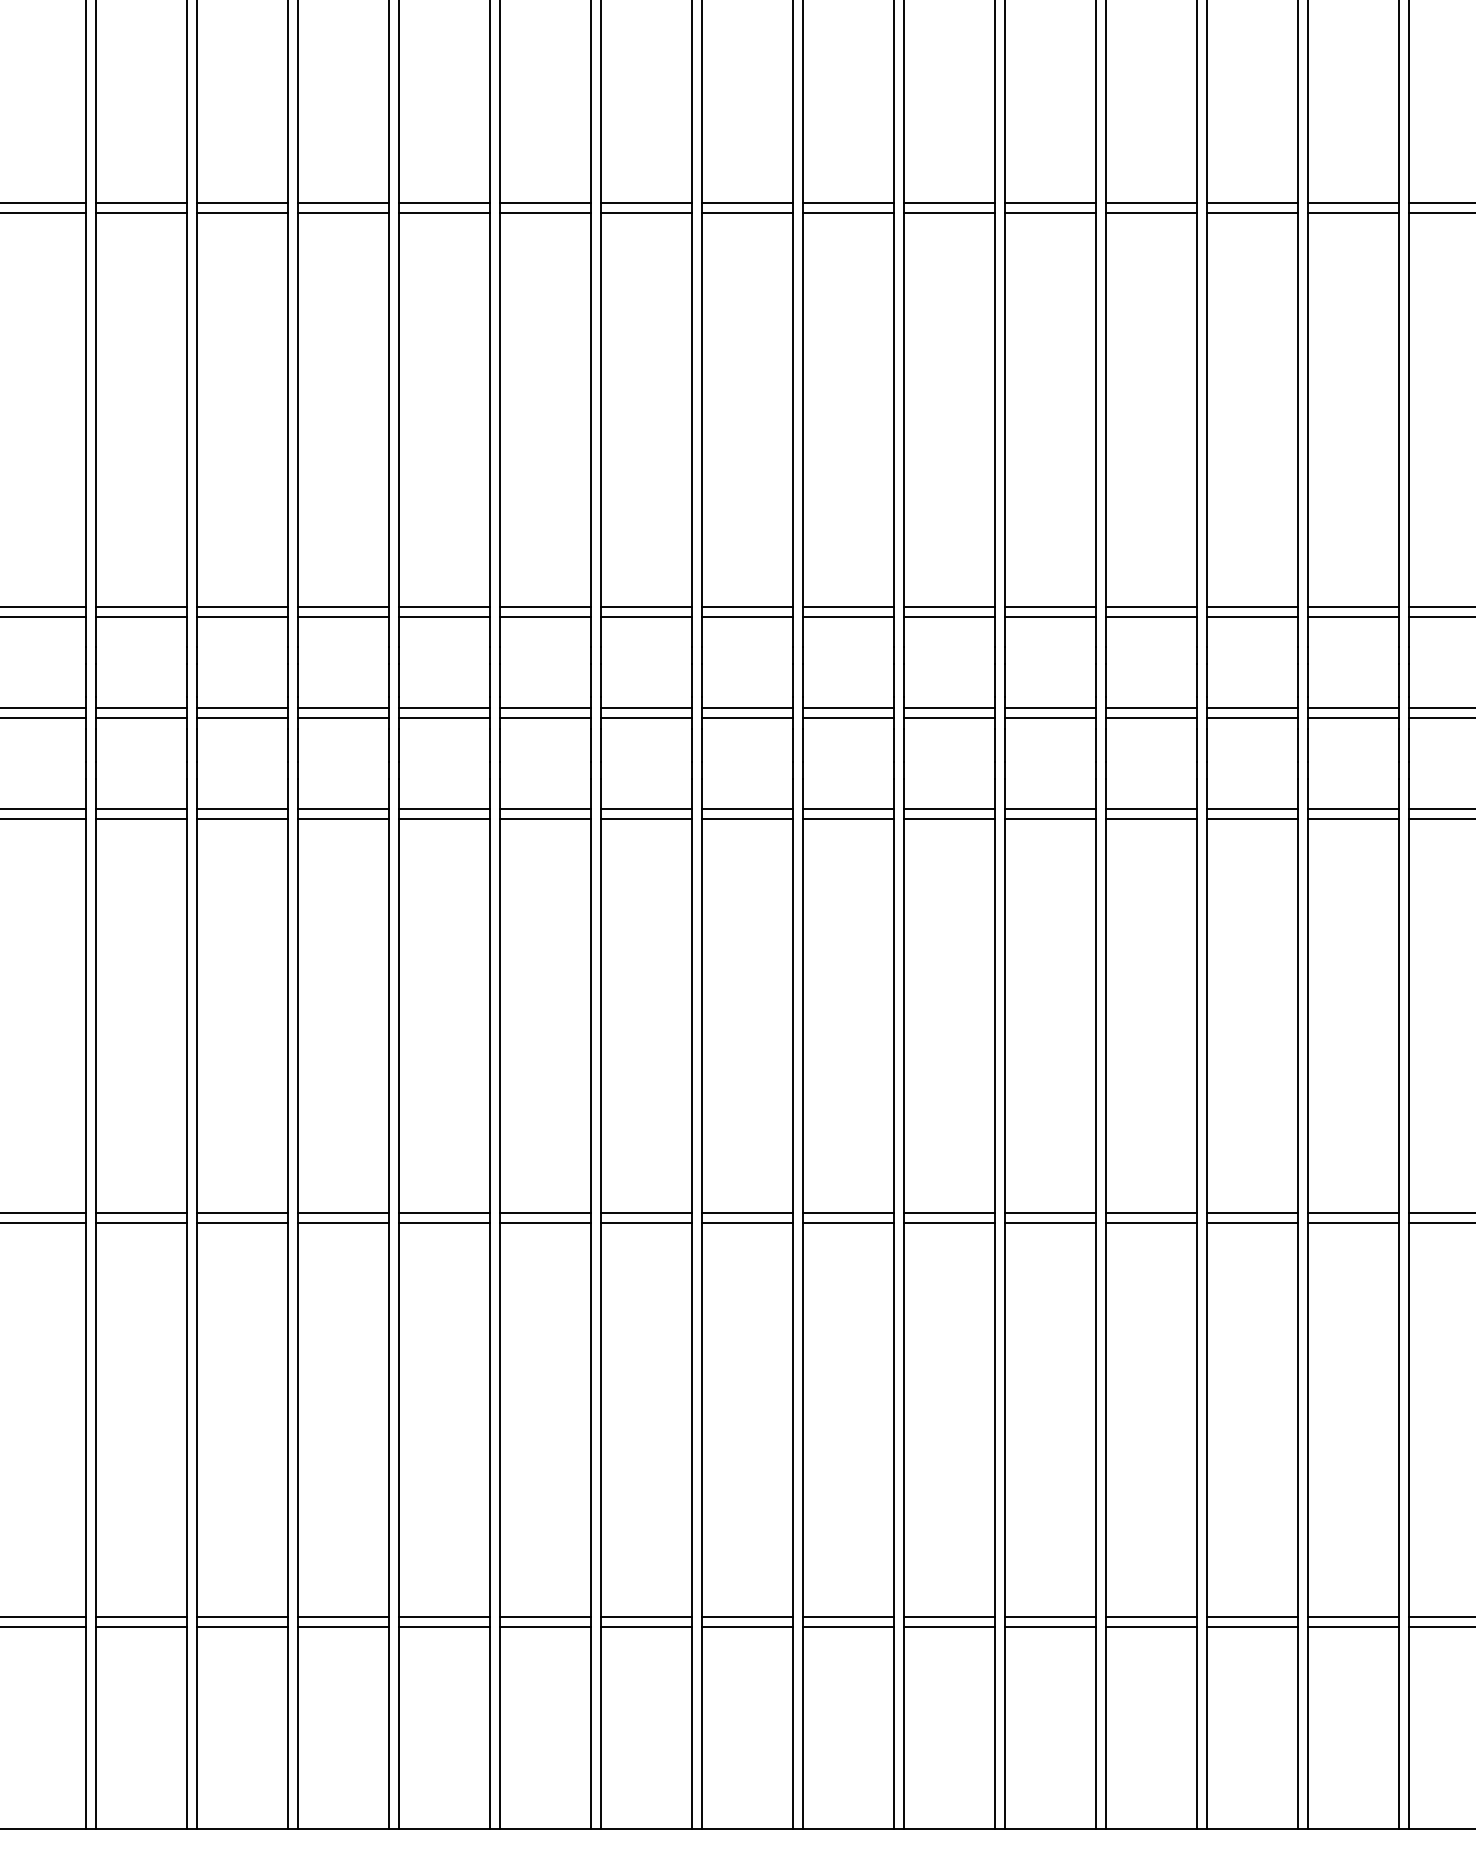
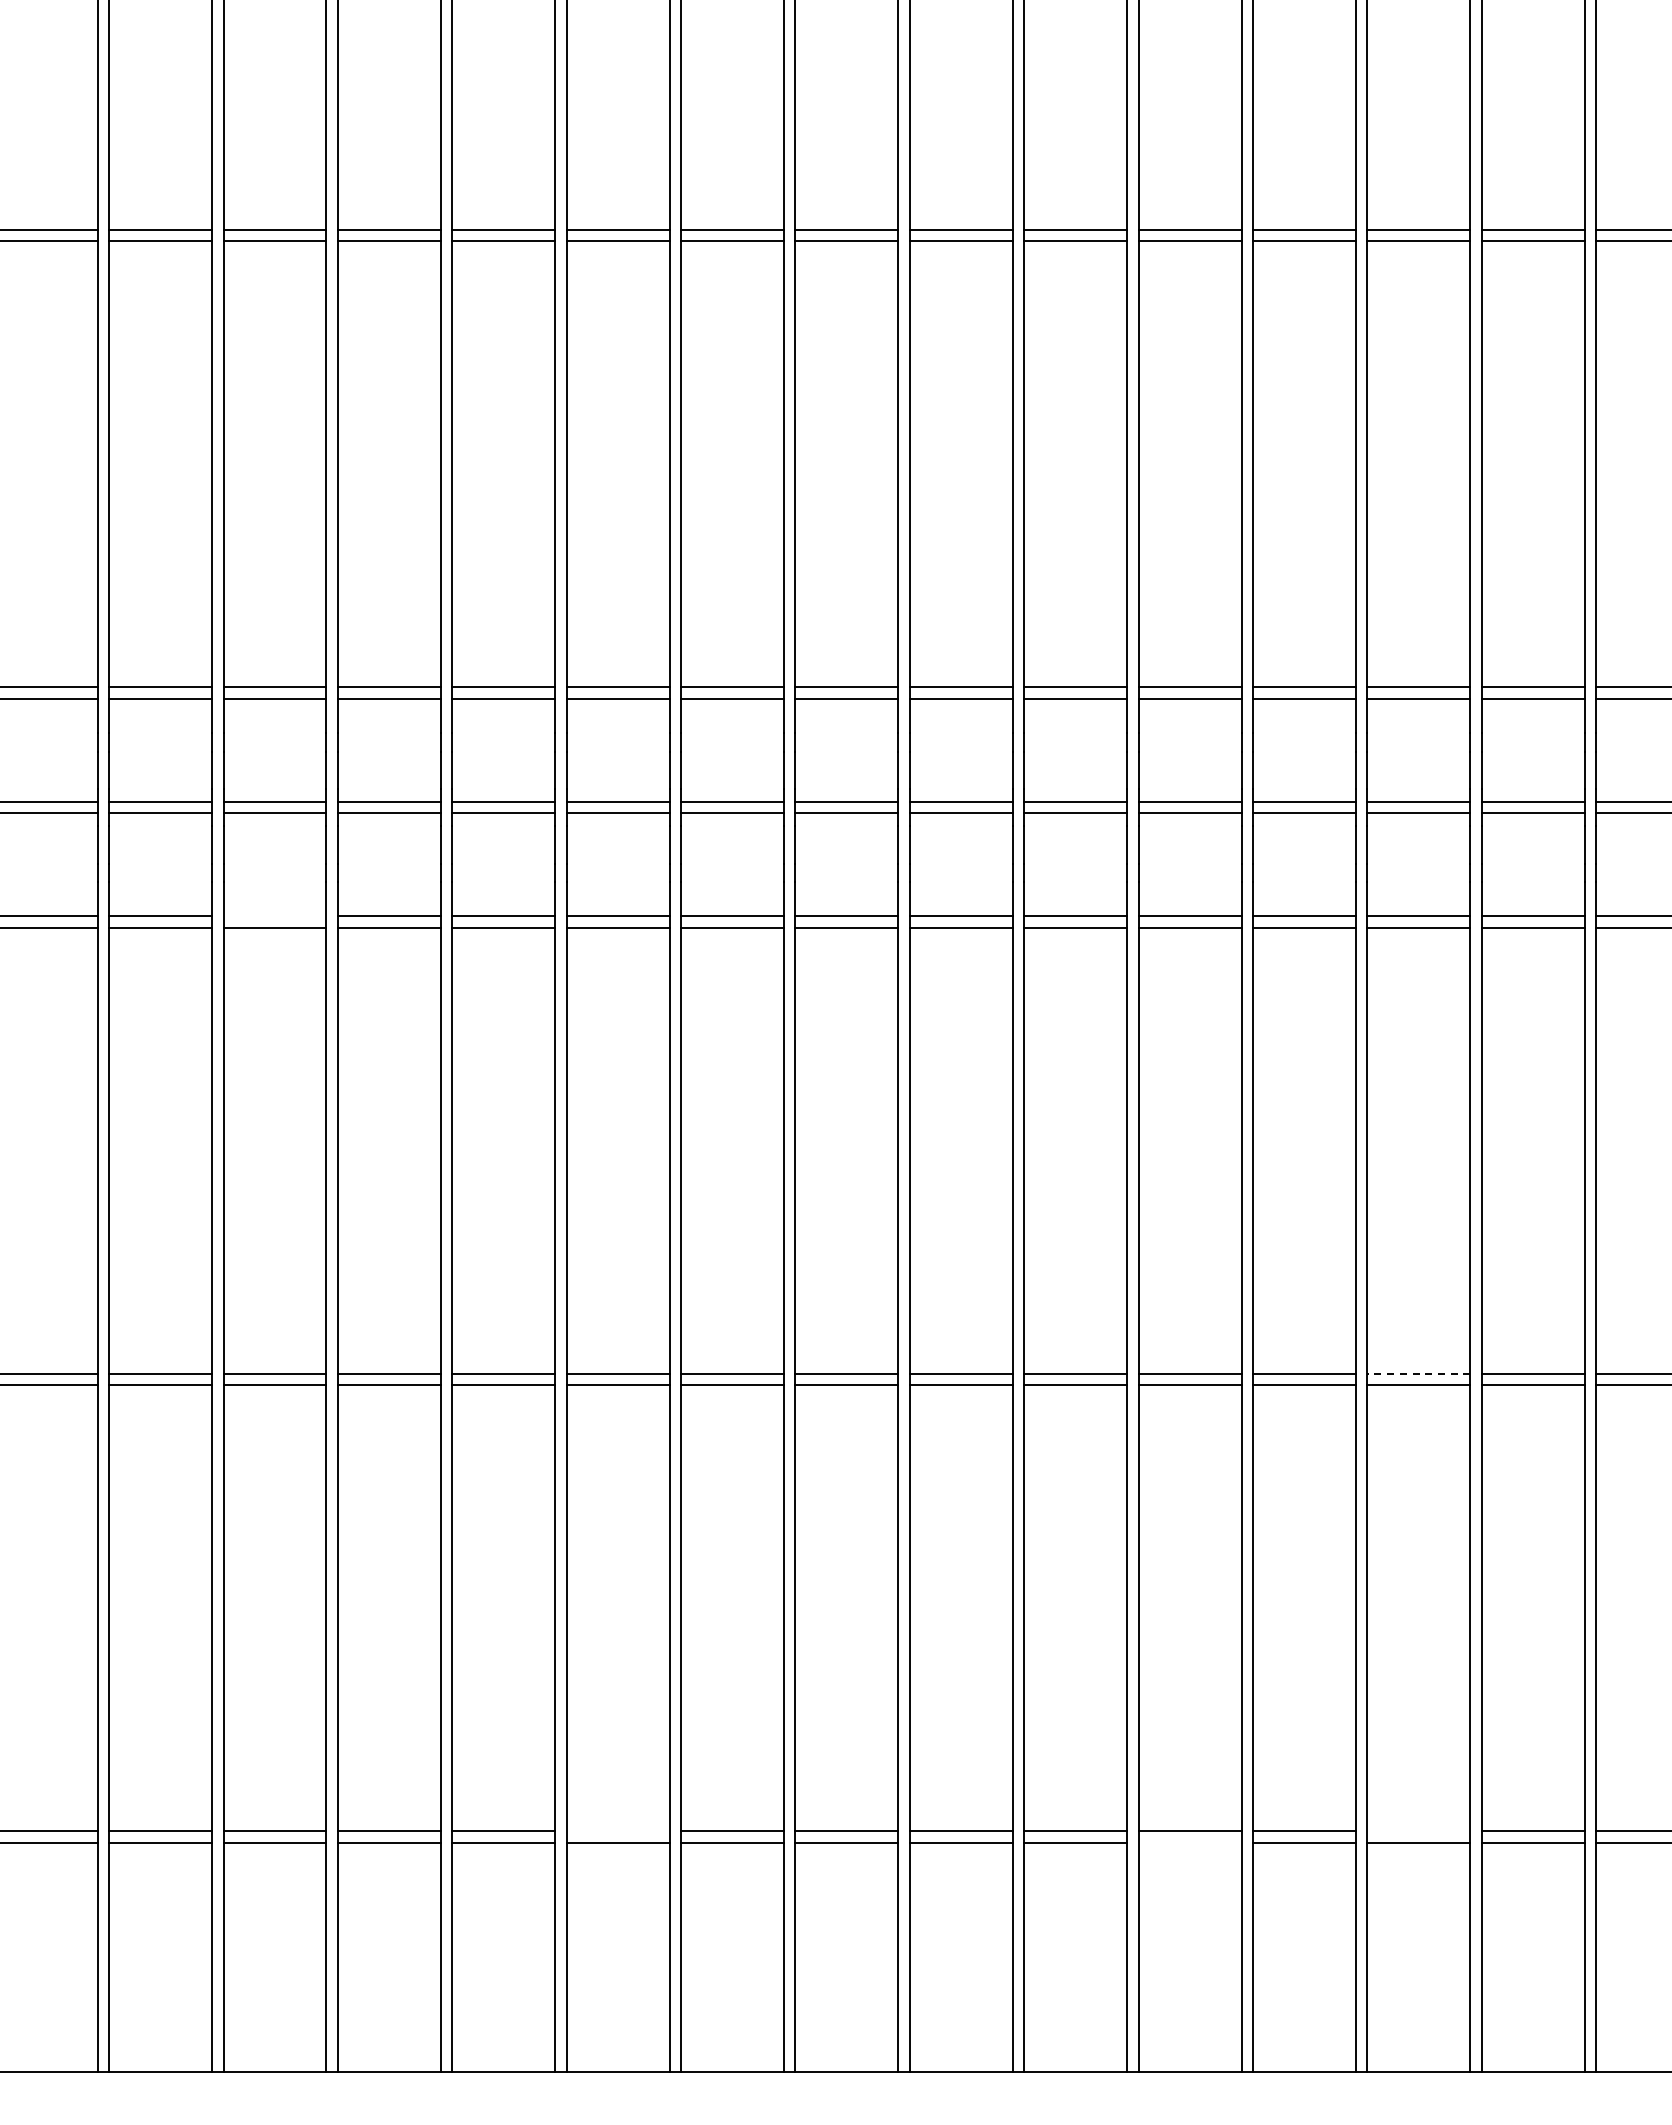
line: (242, 809) -> (274, 916), removed
line: (1252, 1212) -> (1418, 1373), solid -> dashed
line: (545, 1616) -> (617, 1831), removed
line: (1252, 1616) -> (1418, 1831), removed
line: (1050, 1626) -> (1189, 1842), removed

